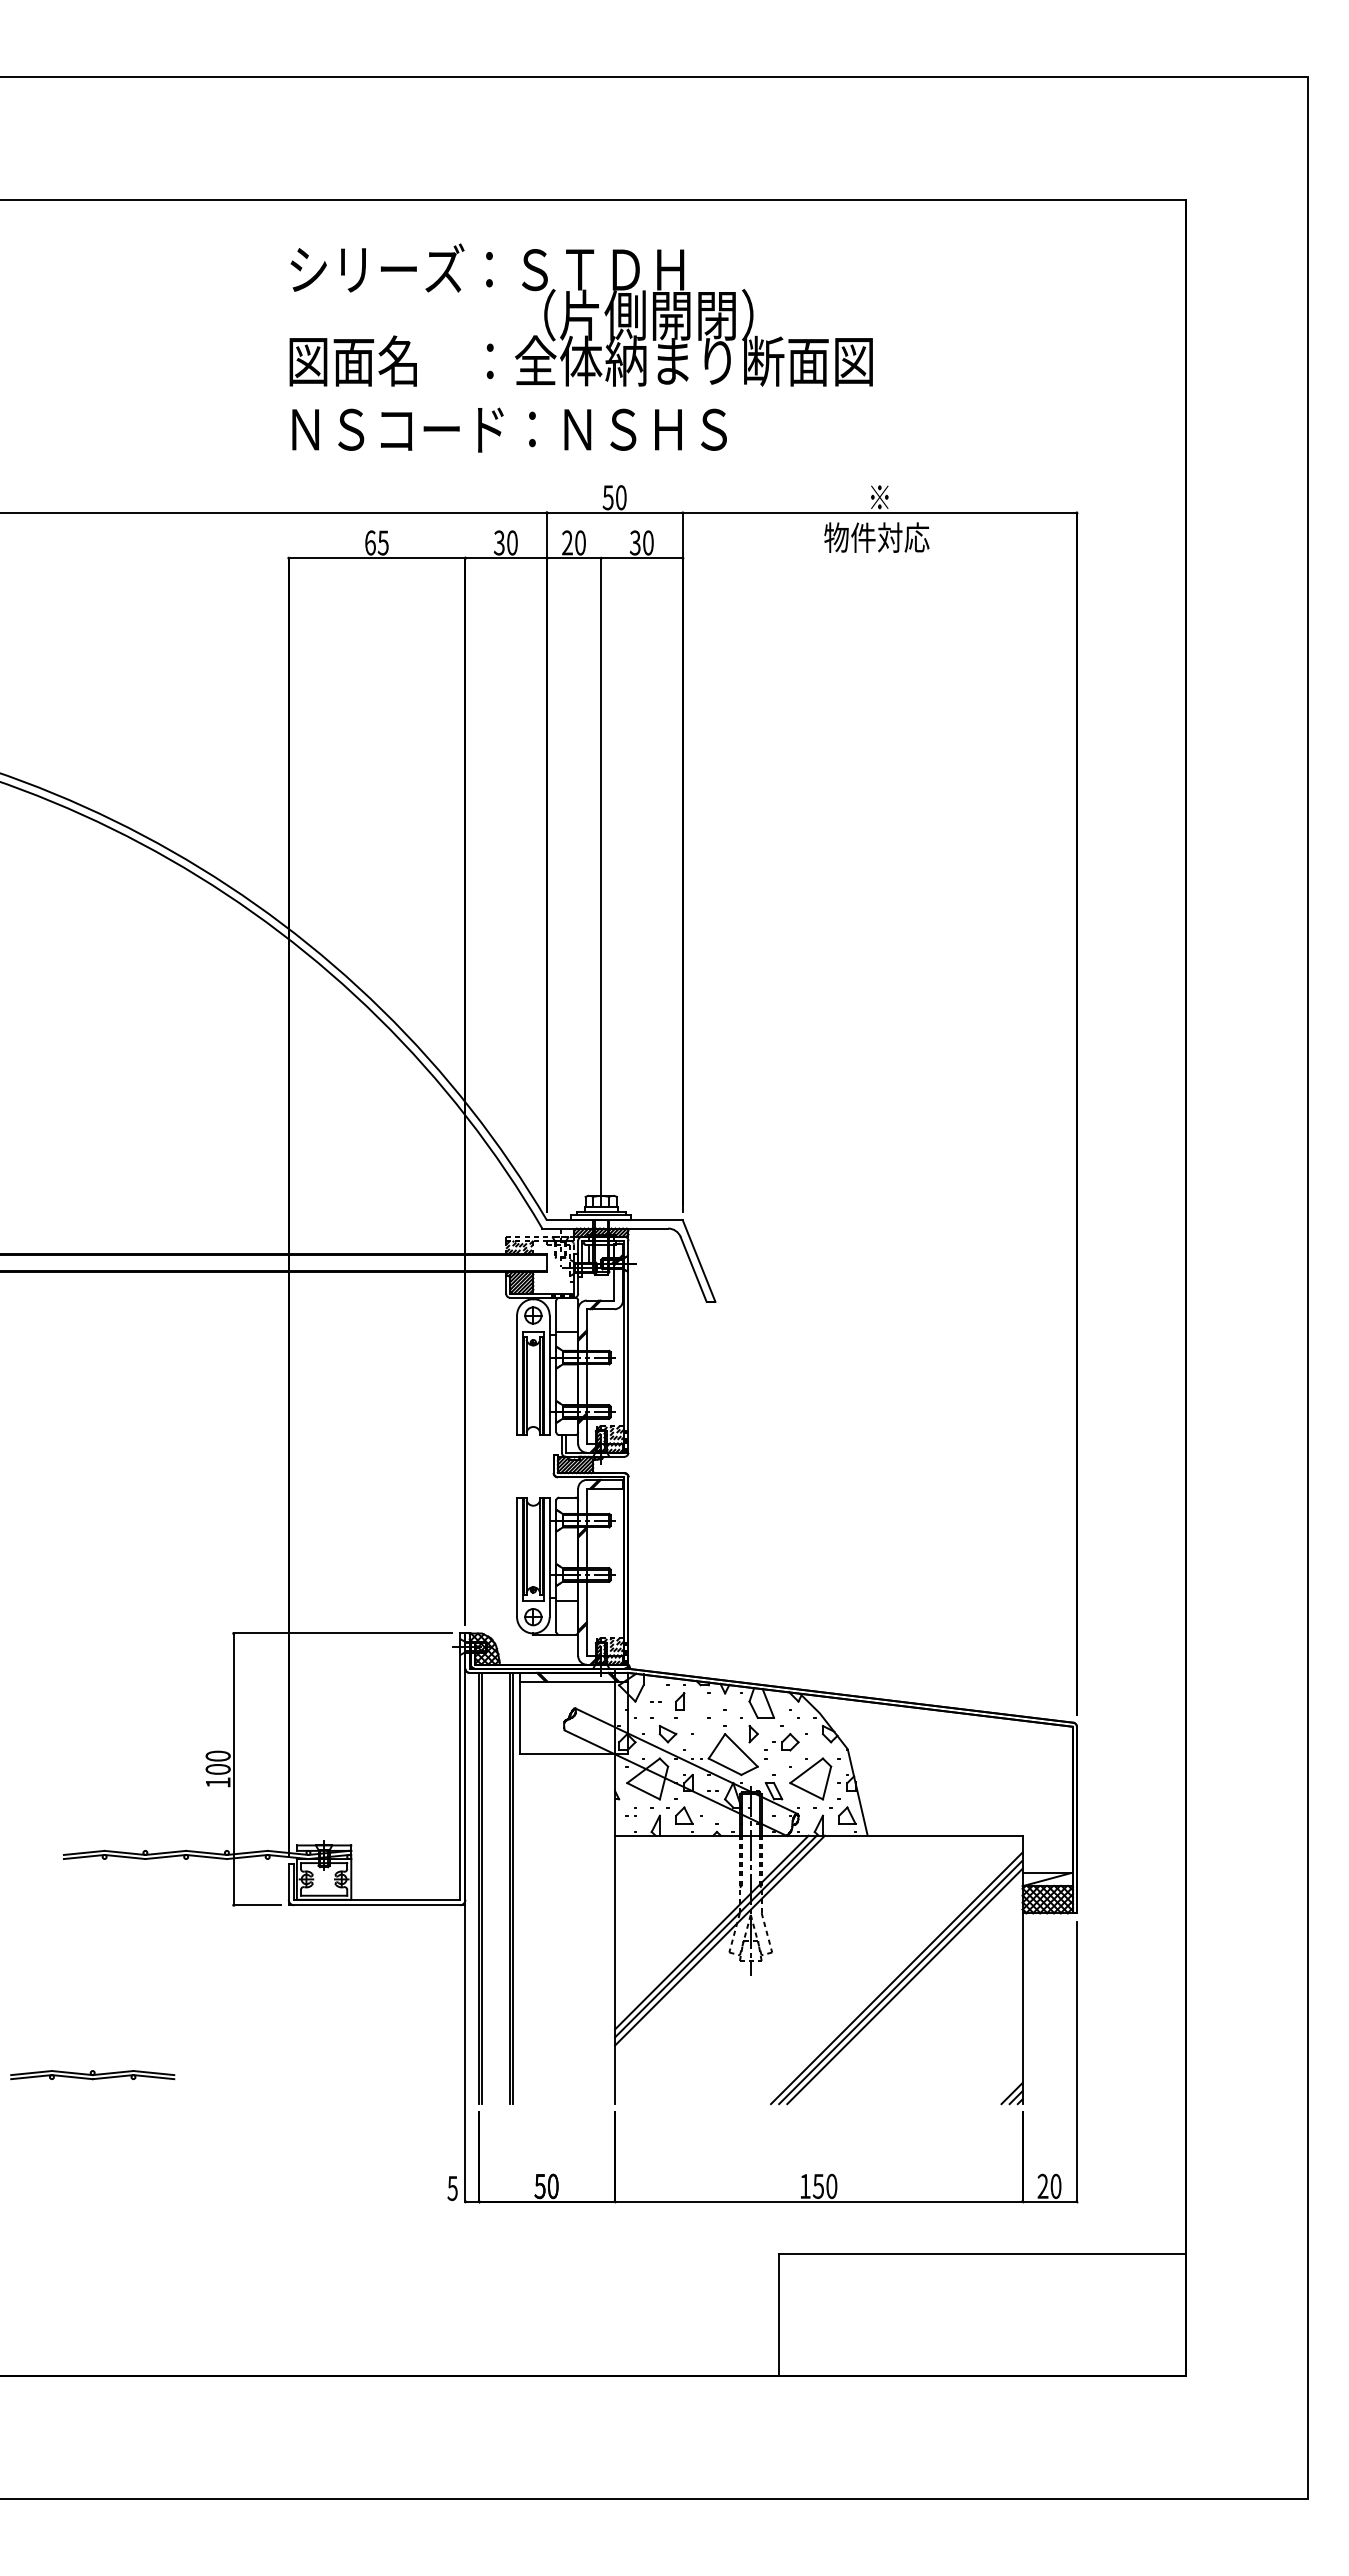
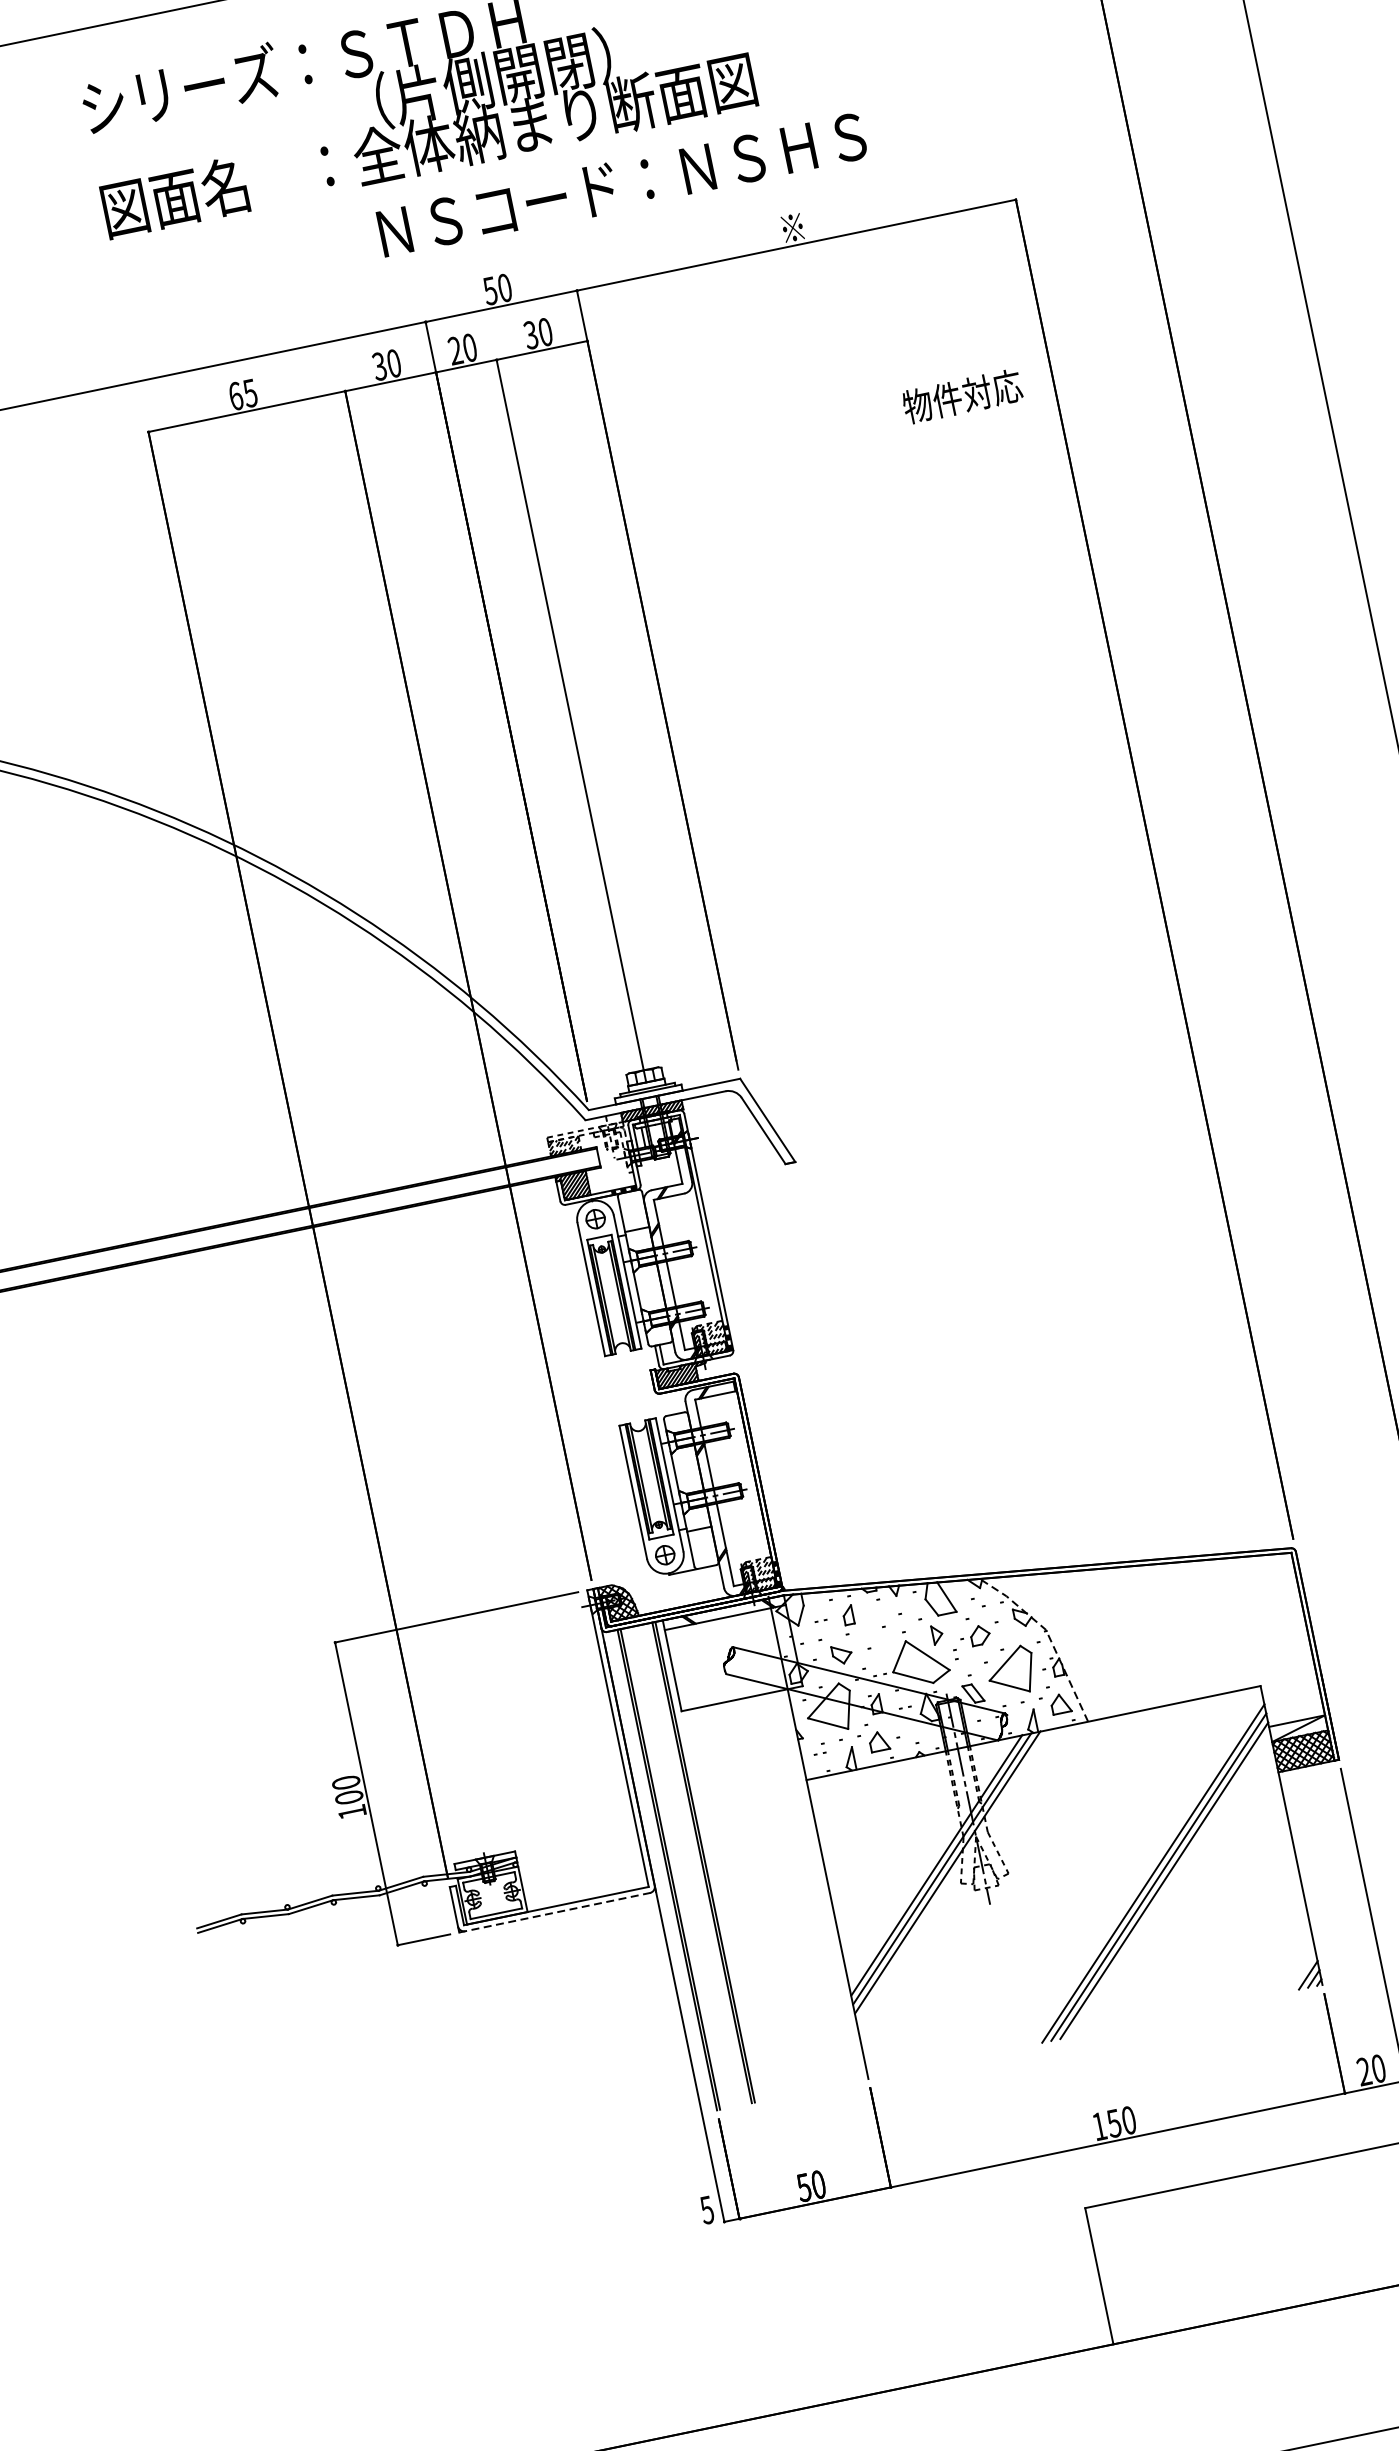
text: (509, 429) -> (621, 184), moved
text: (876, 537) -> (962, 396), moved
line: (849, 1755) -> (1049, 1636), solid -> dashed
line: (377, 1905) -> (558, 1912), solid -> dashed
part: (92, 2075) -> (279, 2167), removed

